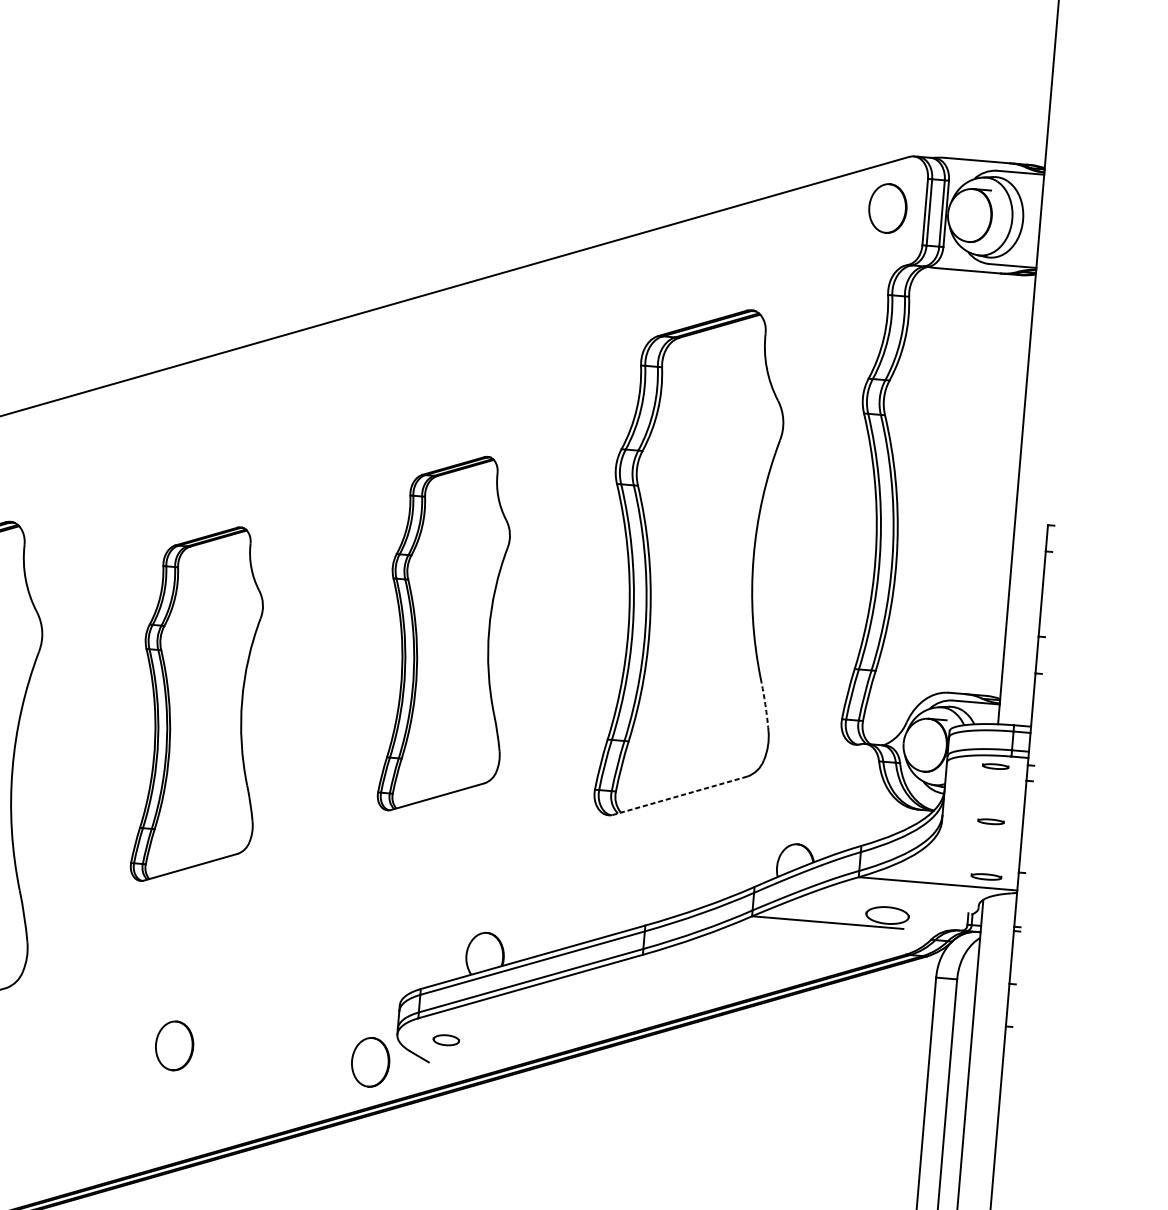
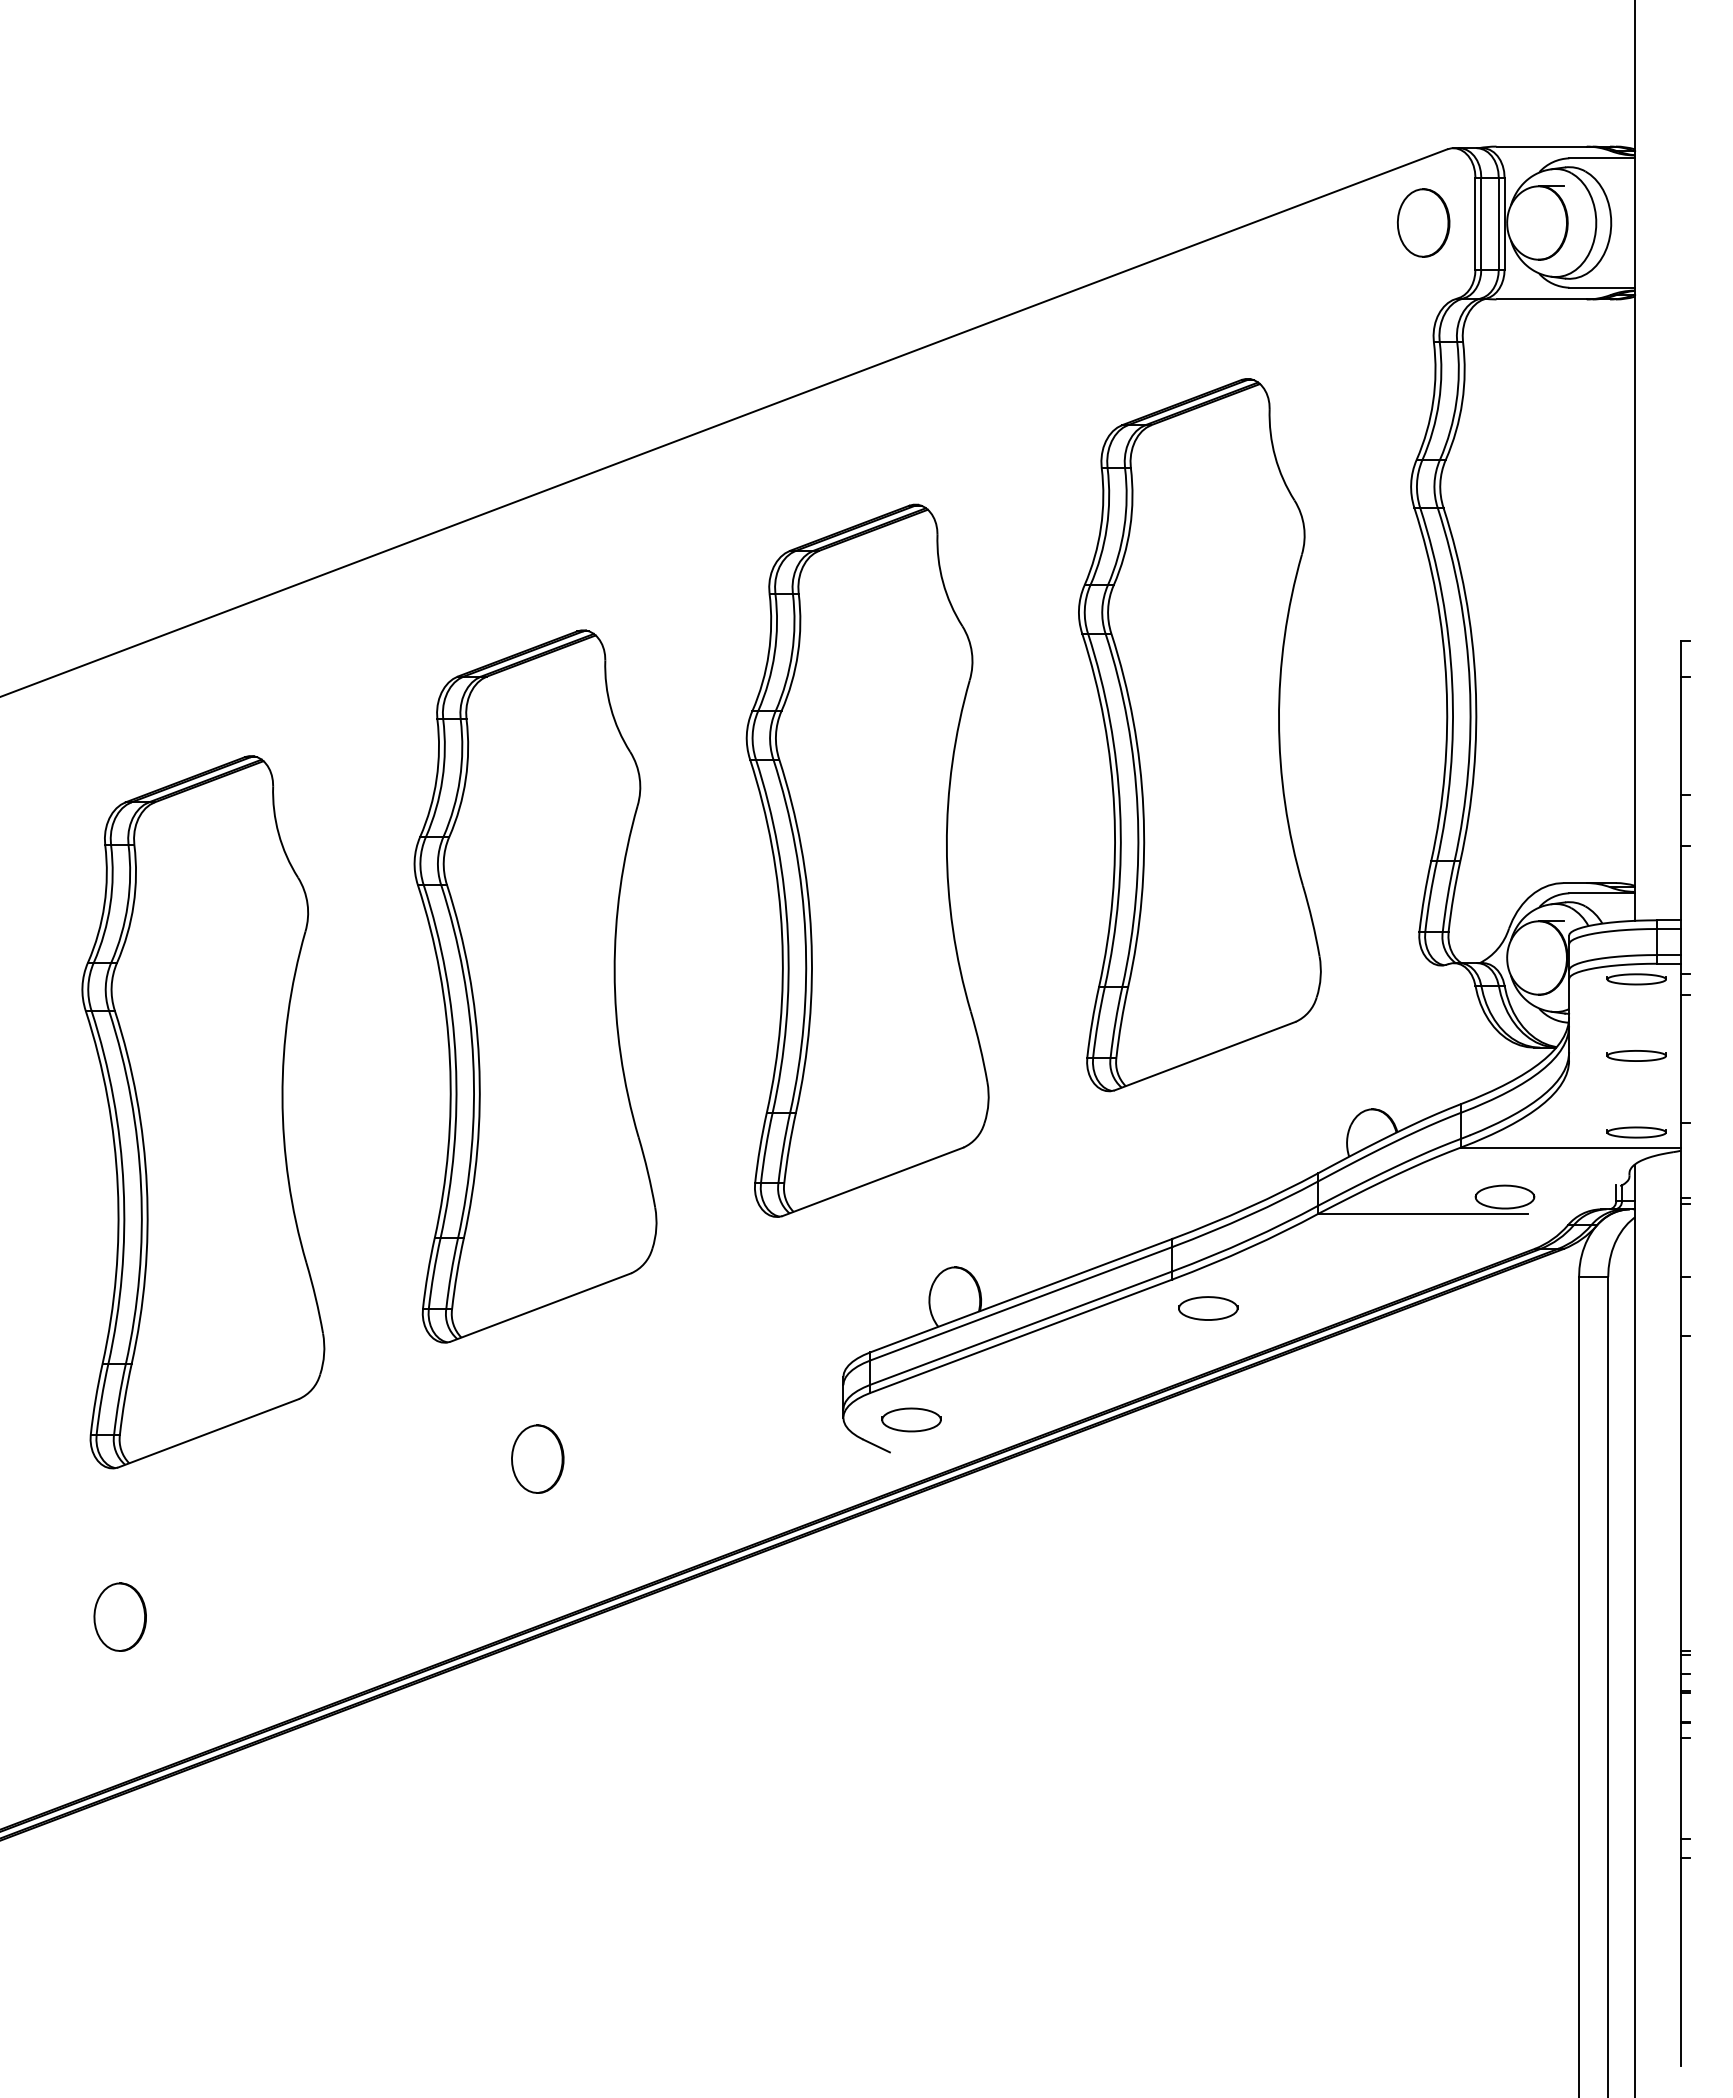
part: (448, 634) -> (867, 860), size x1.43
arc: (765, 704) -> (1312, 920), dashed -> solid
part: (201, 705) -> (535, 986), size x1.43
part: (995, 766) -> (1636, 979), size x1.67
line: (679, 796) -> (1204, 1056), dashed -> solid
part: (990, 821) -> (1636, 1055), size x1.67
part: (986, 876) -> (1636, 1132), size x1.43
part: (667, 977) -> (1208, 1308), added
part: (446, 1039) -> (911, 1419), size x1.67
part: (370, 1061) -> (809, 1458), removed

